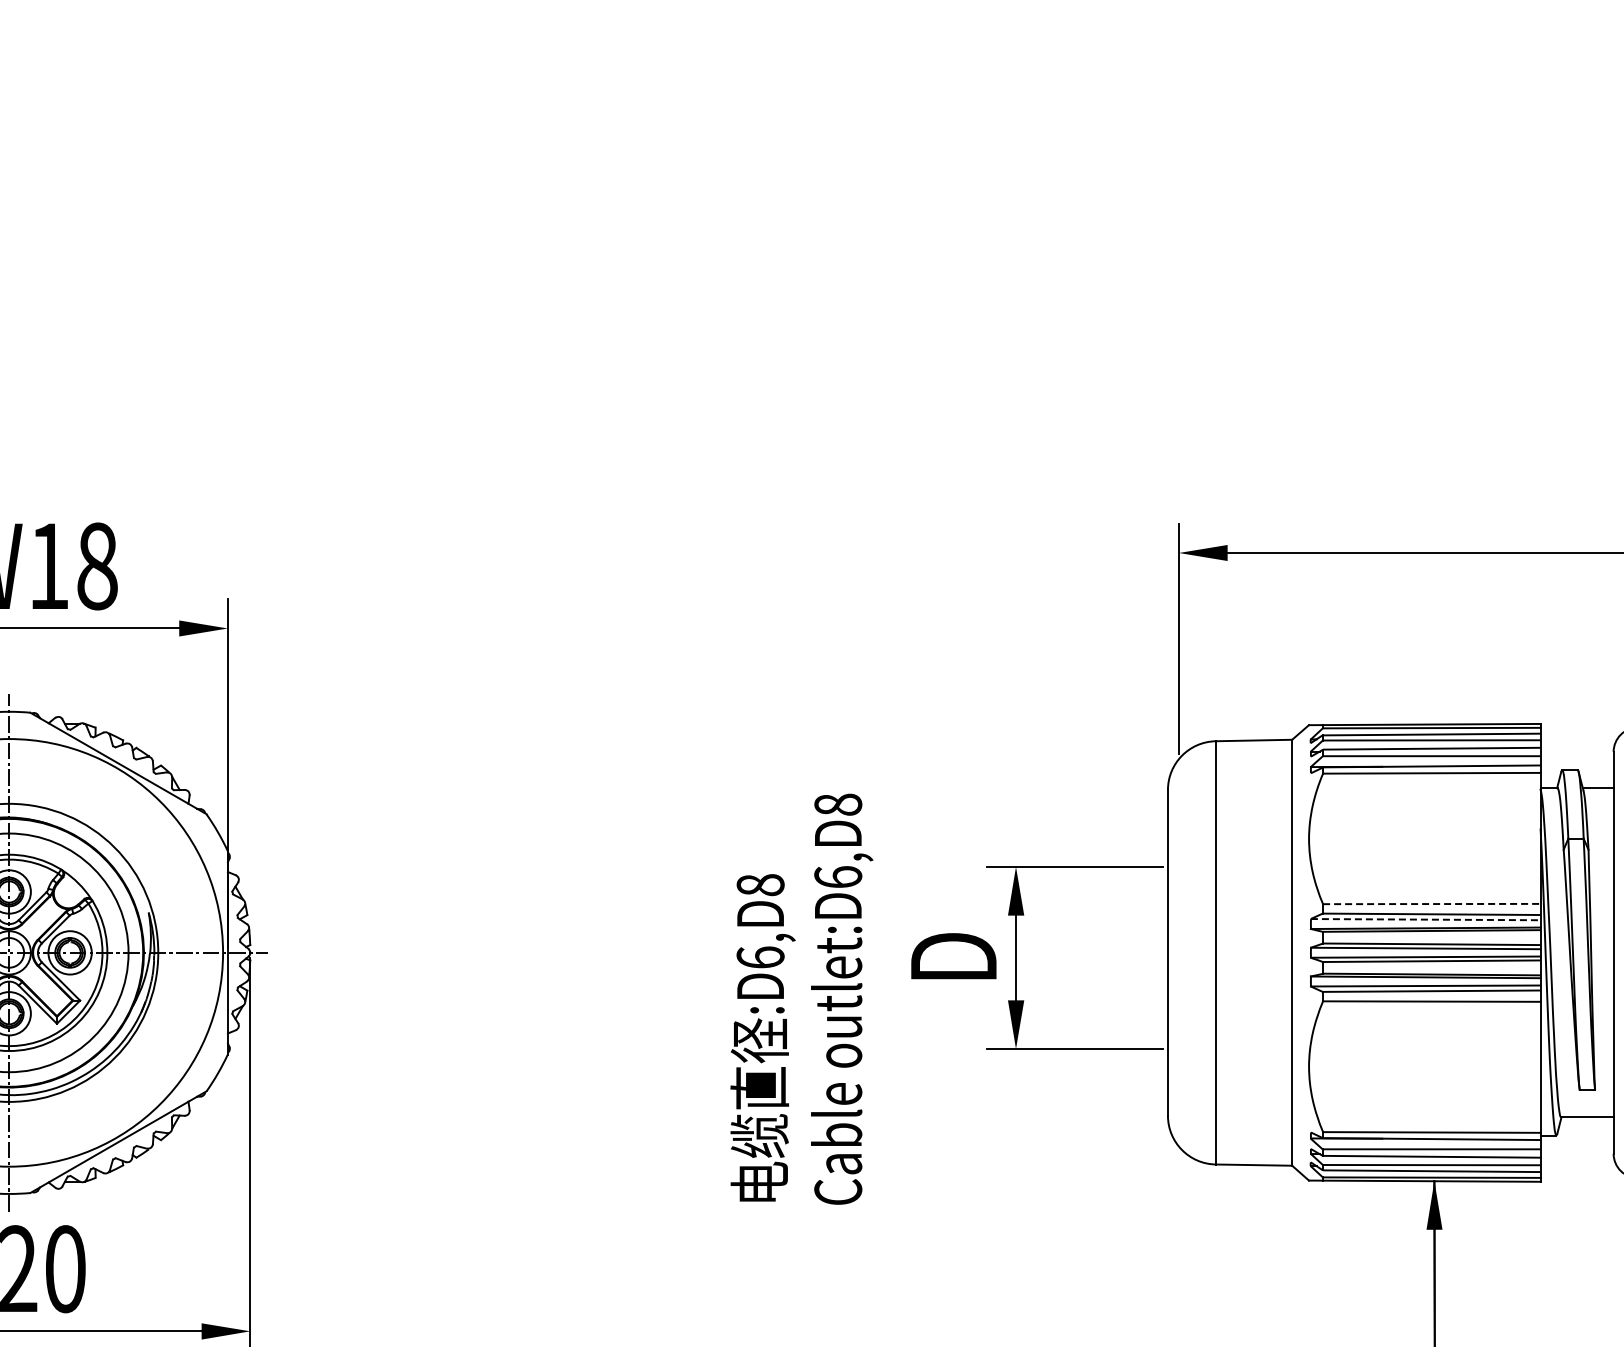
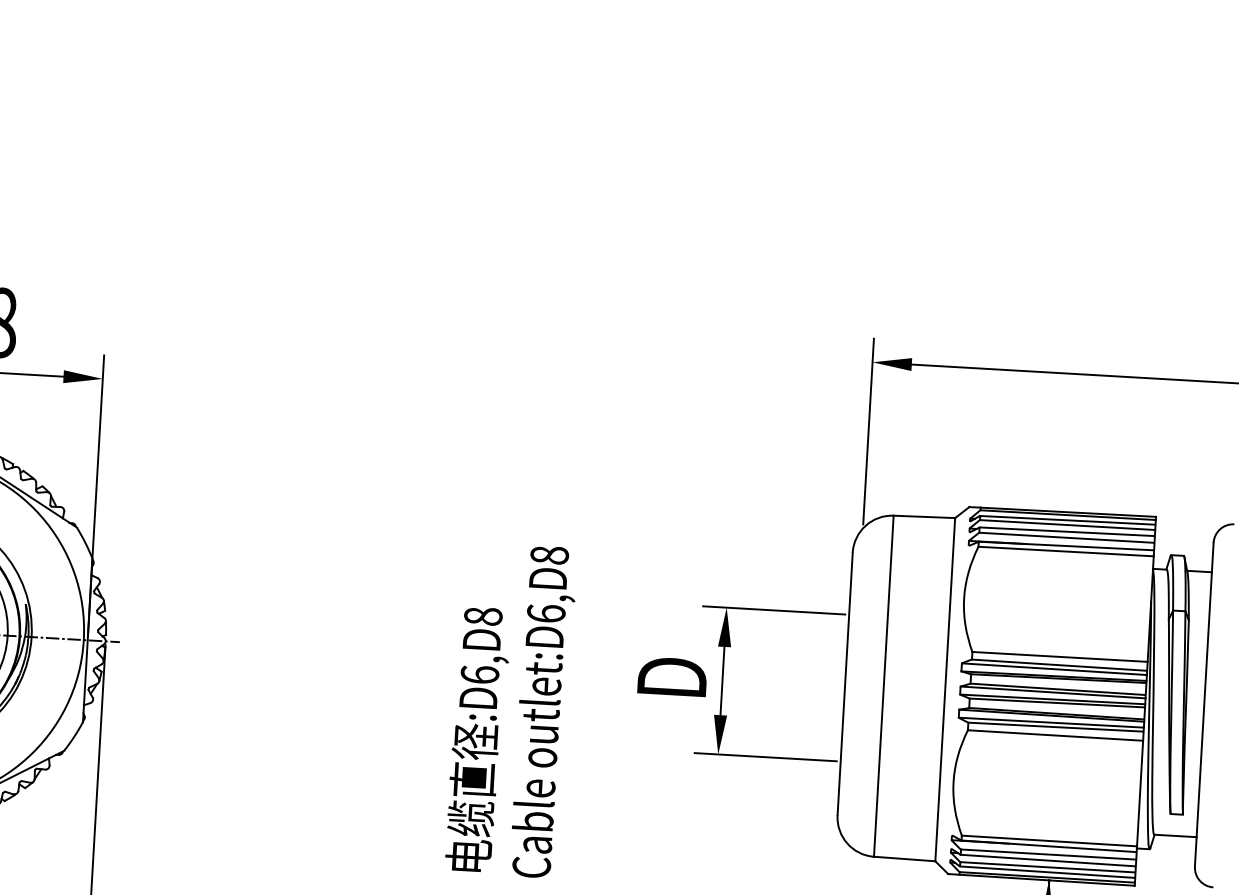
line: (1431, 904) -> (1059, 657), dashed -> solid
line: (1425, 919) -> (1054, 669), dashed -> solid
text: (801, 998) -> (511, 709), moved

